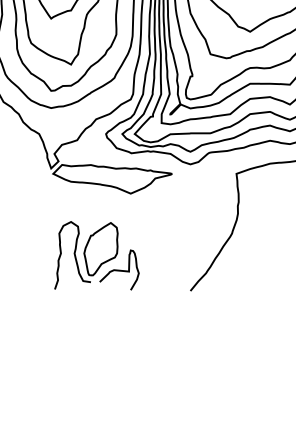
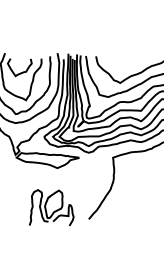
part: (96, 255) -> (51, 207), moved

